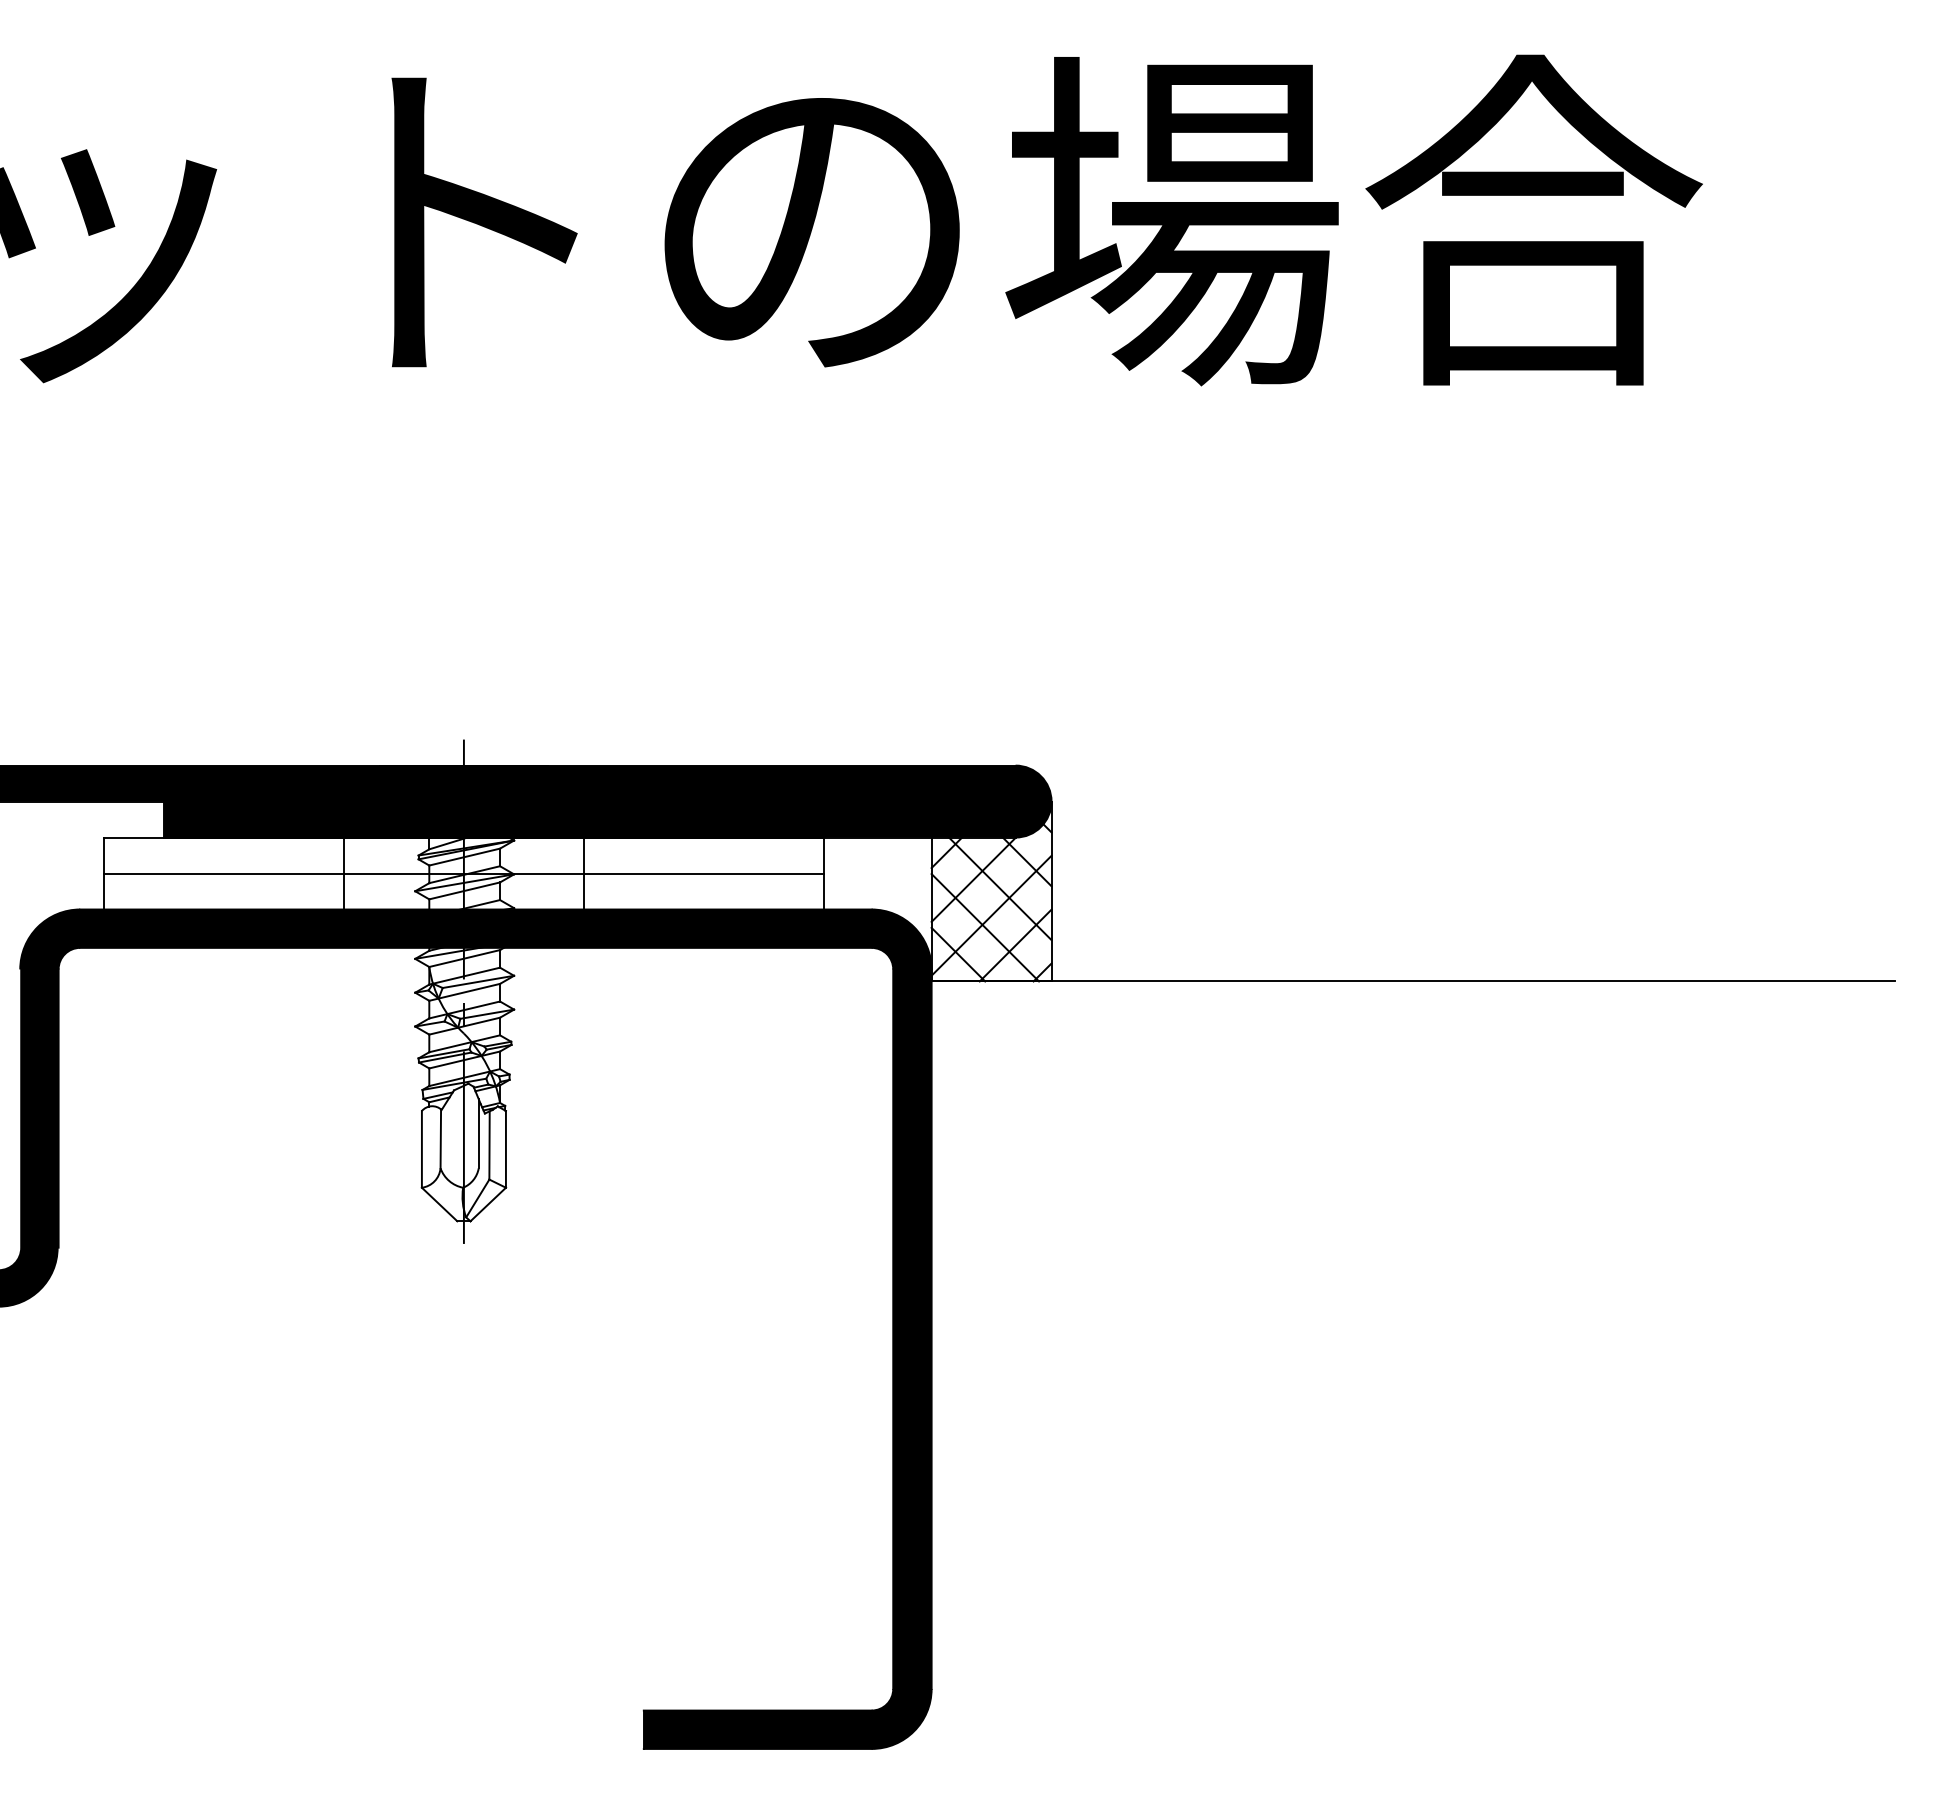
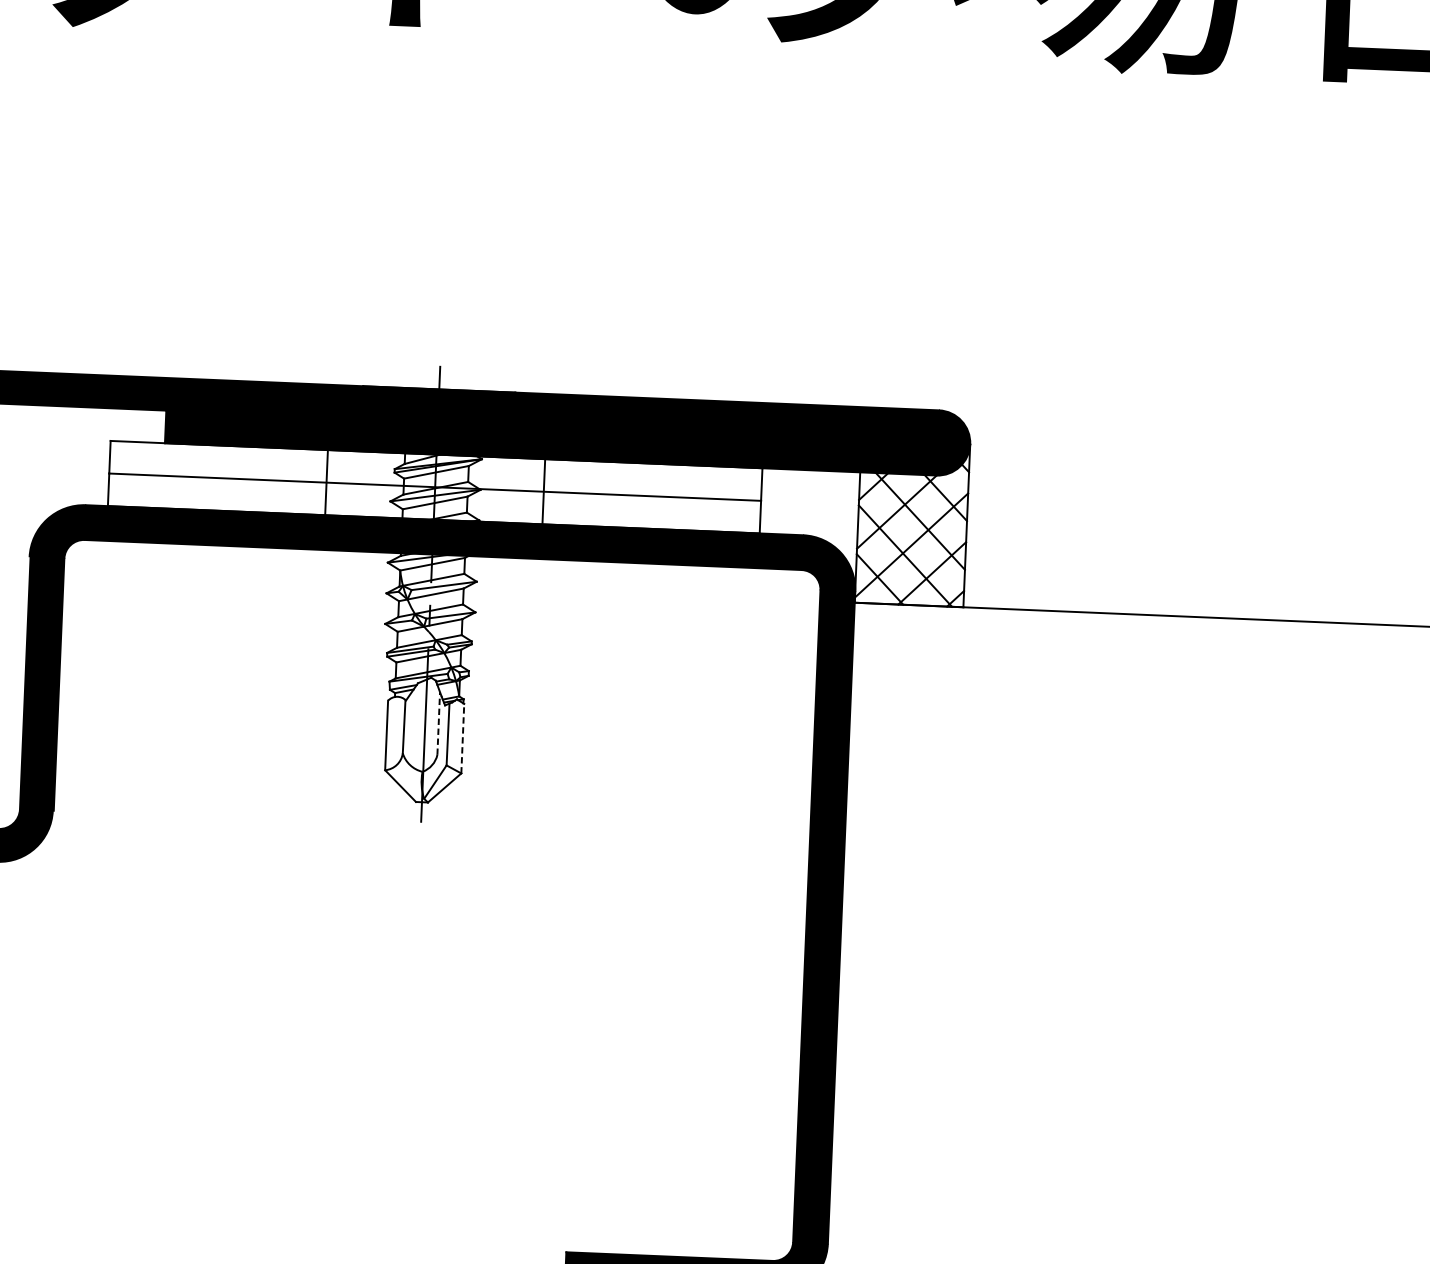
line: (478, 1133) -> (438, 723), solid -> dashed
line: (505, 1148) -> (462, 737), solid -> dashed

